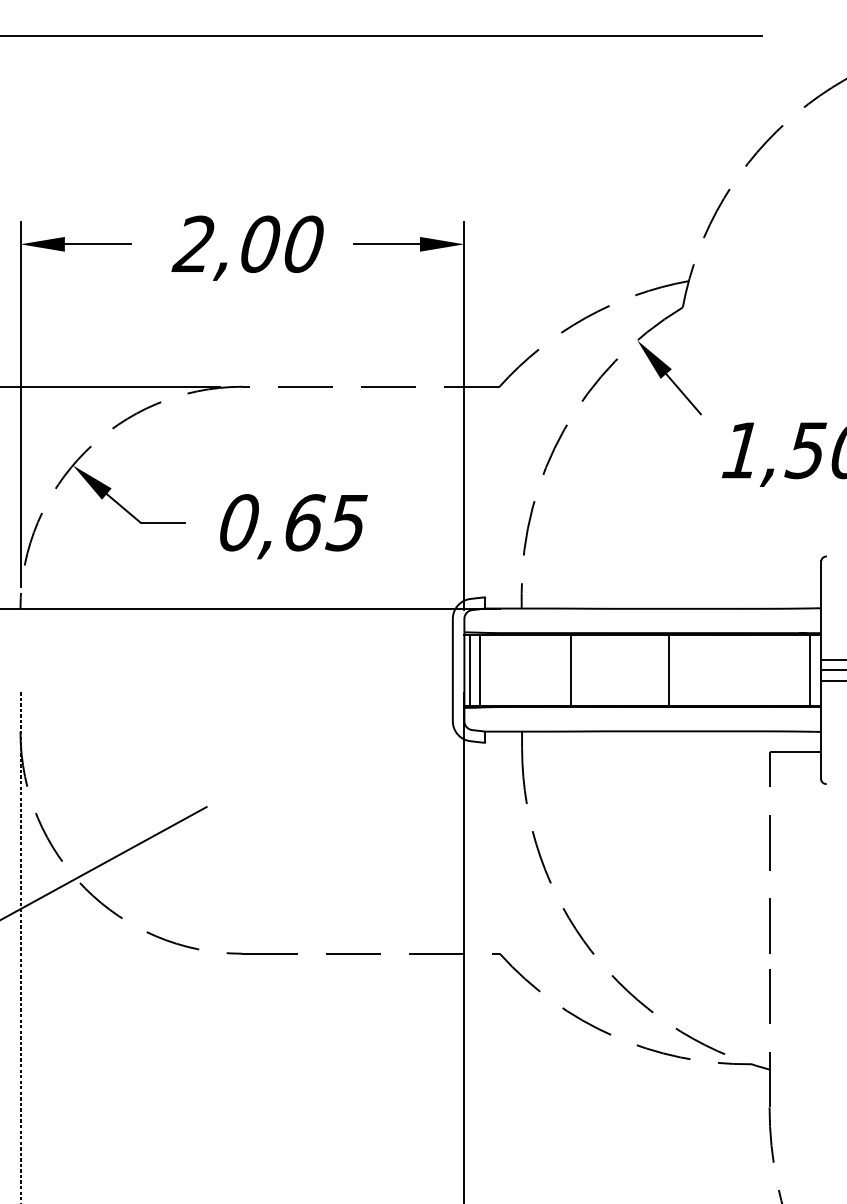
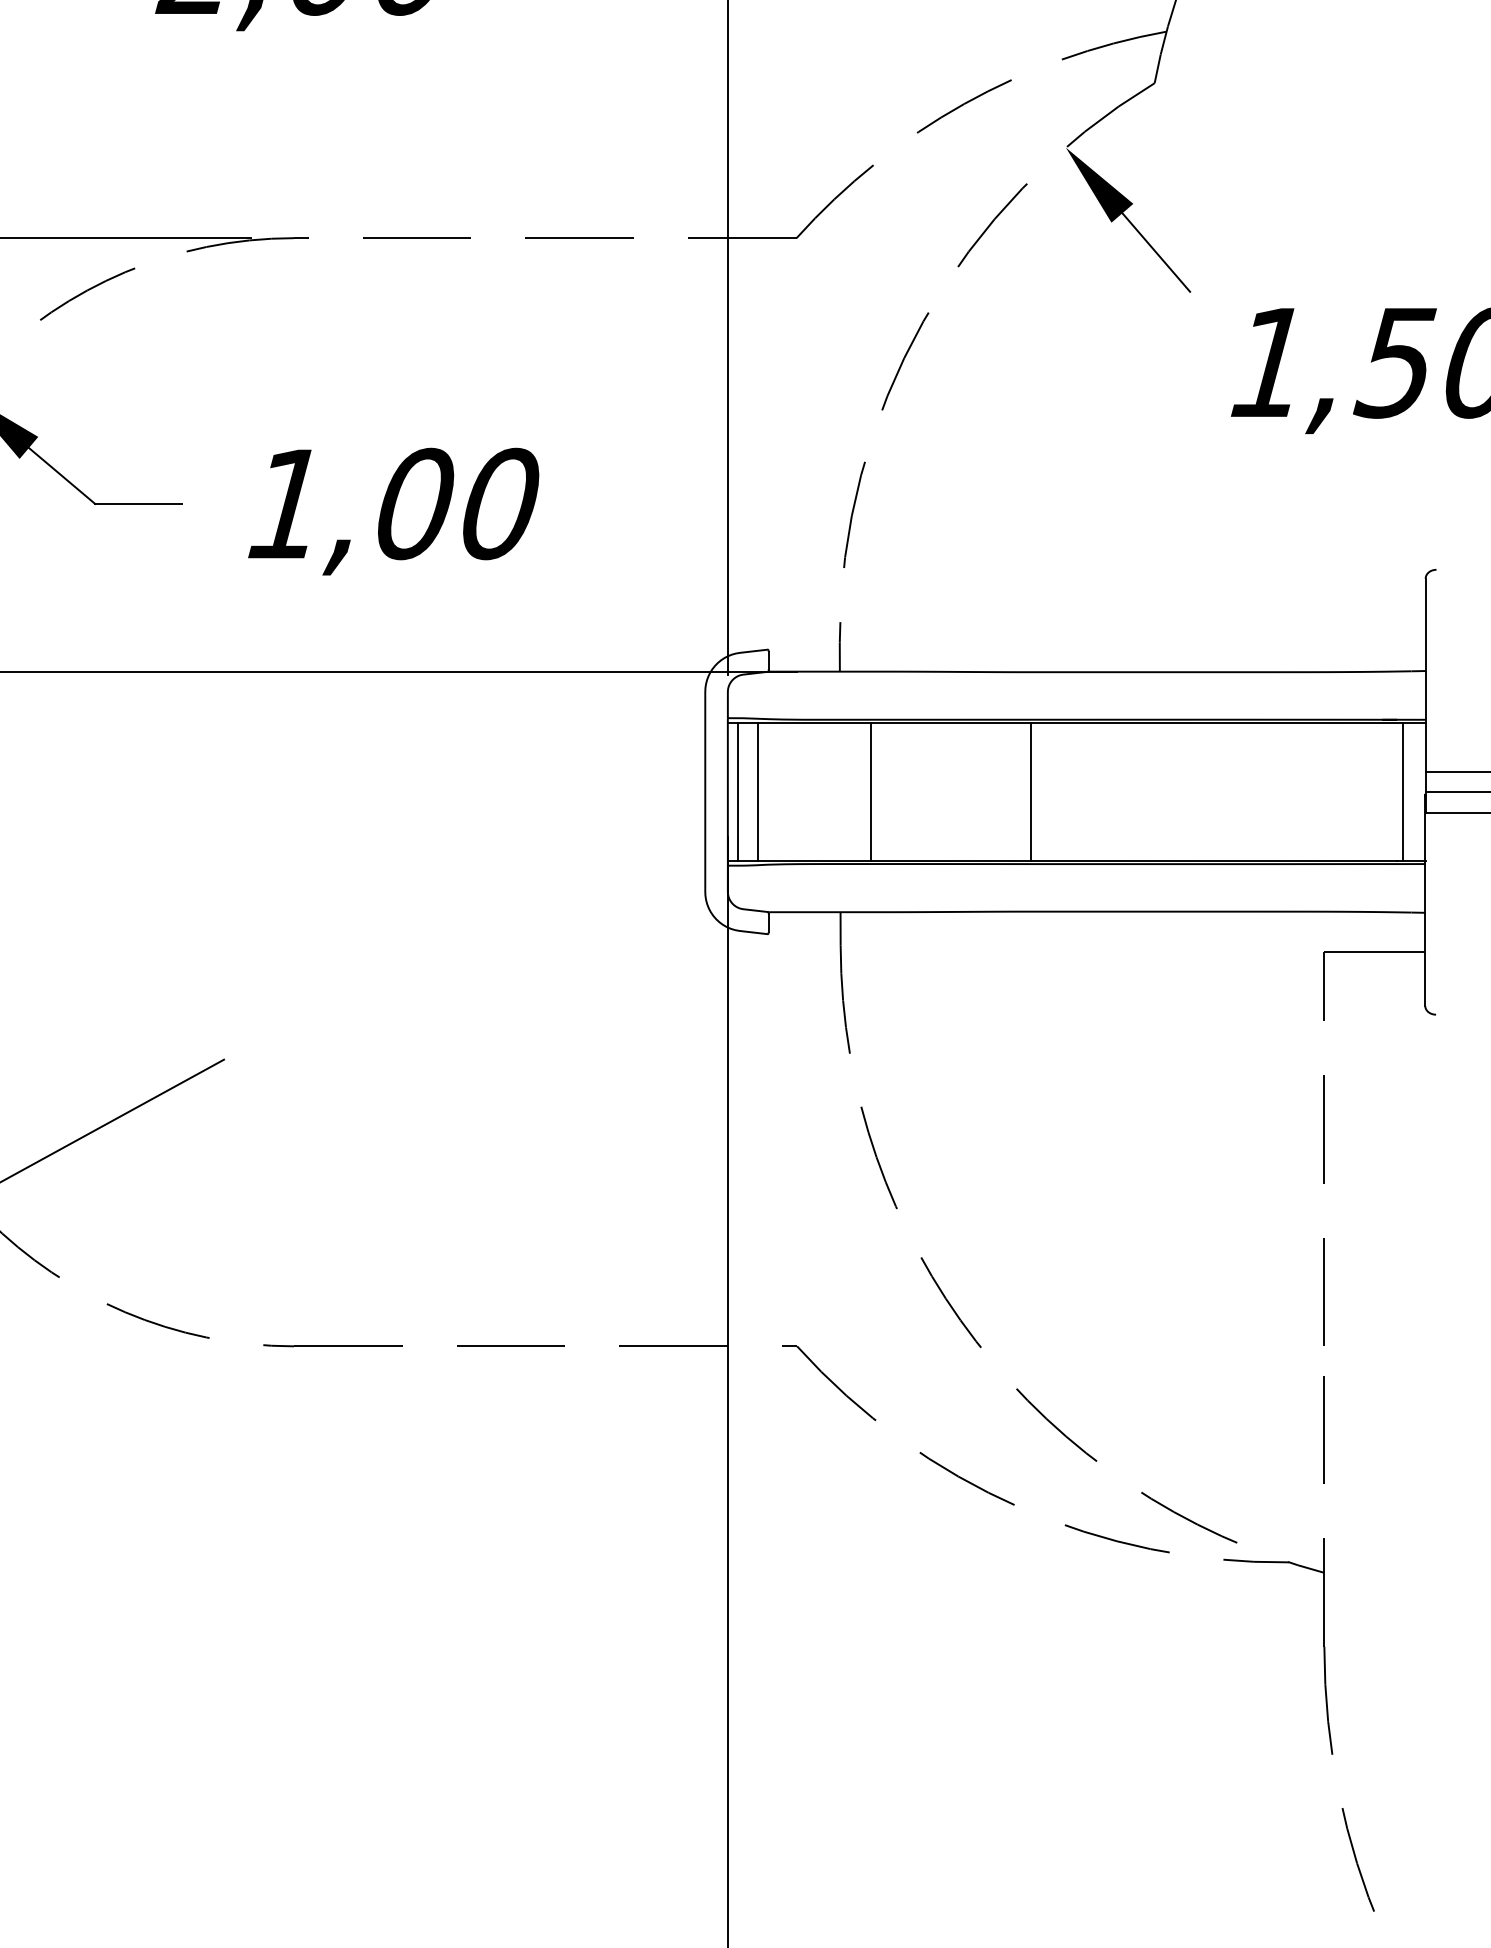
text: (293, 522) -> (393, 503), 0,65 -> 1,00
line: (571, 669) -> (870, 790), moved
line: (668, 669) -> (1031, 790), moved

